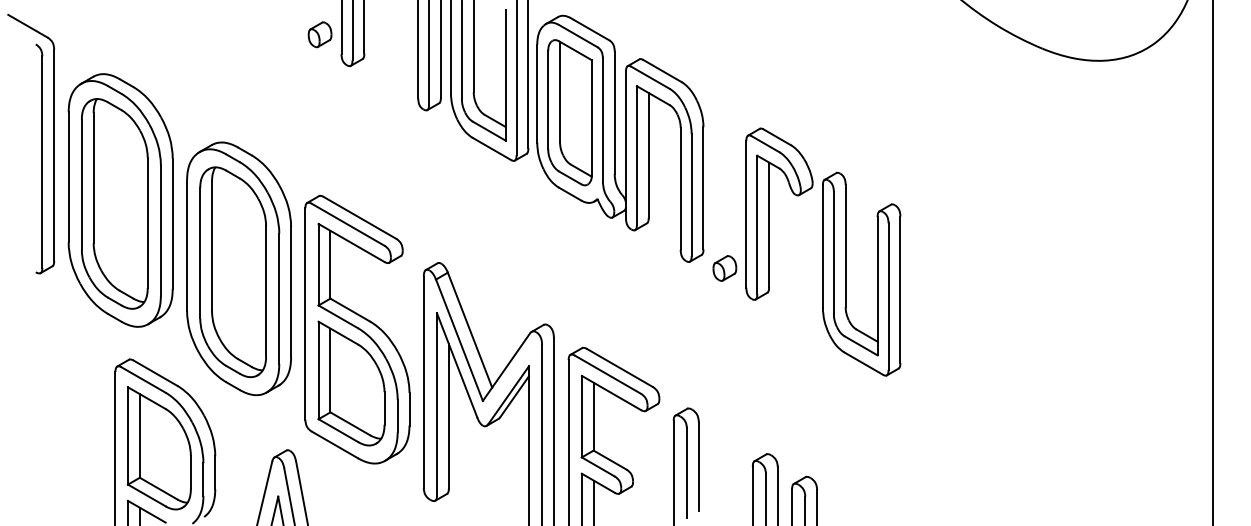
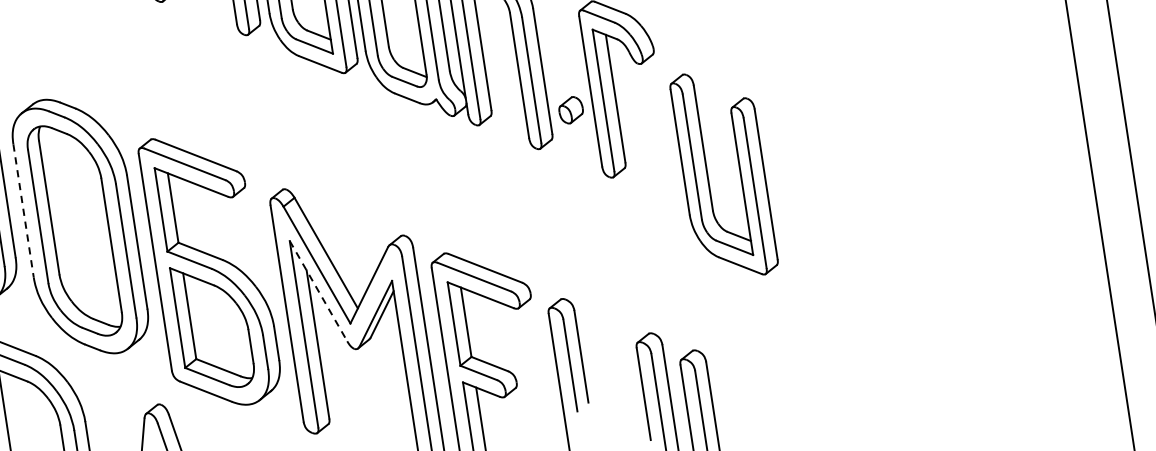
line: (187, 246) -> (24, 211), solid -> dashed
part: (724, 268) -> (570, 110), moved
part: (846, 273) -> (708, 176), moved
line: (457, 365) -> (318, 291), solid -> dashed

